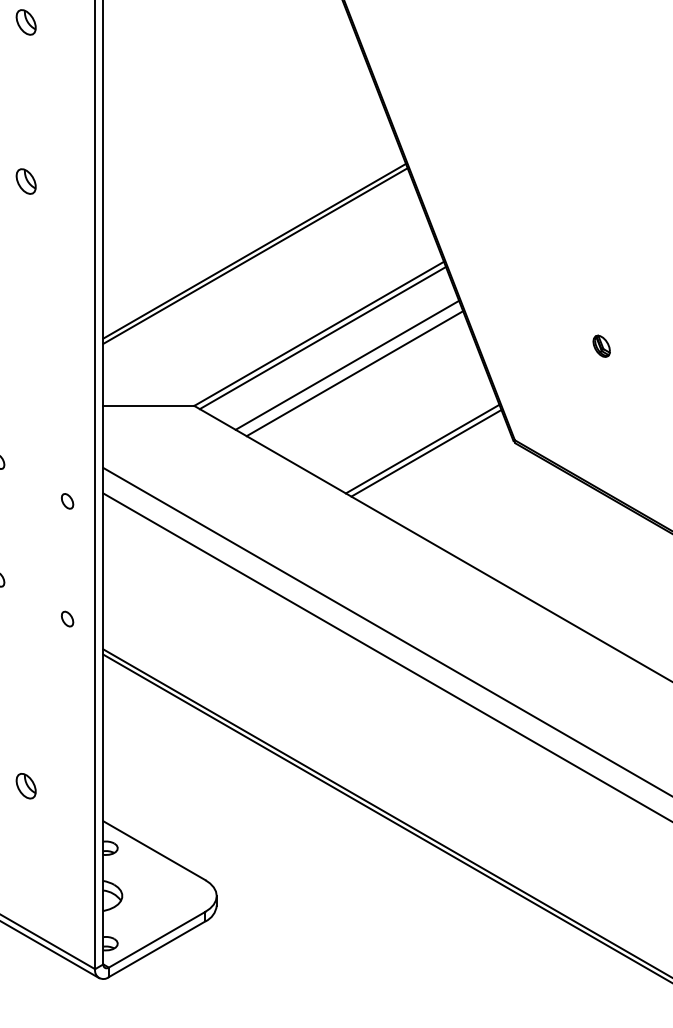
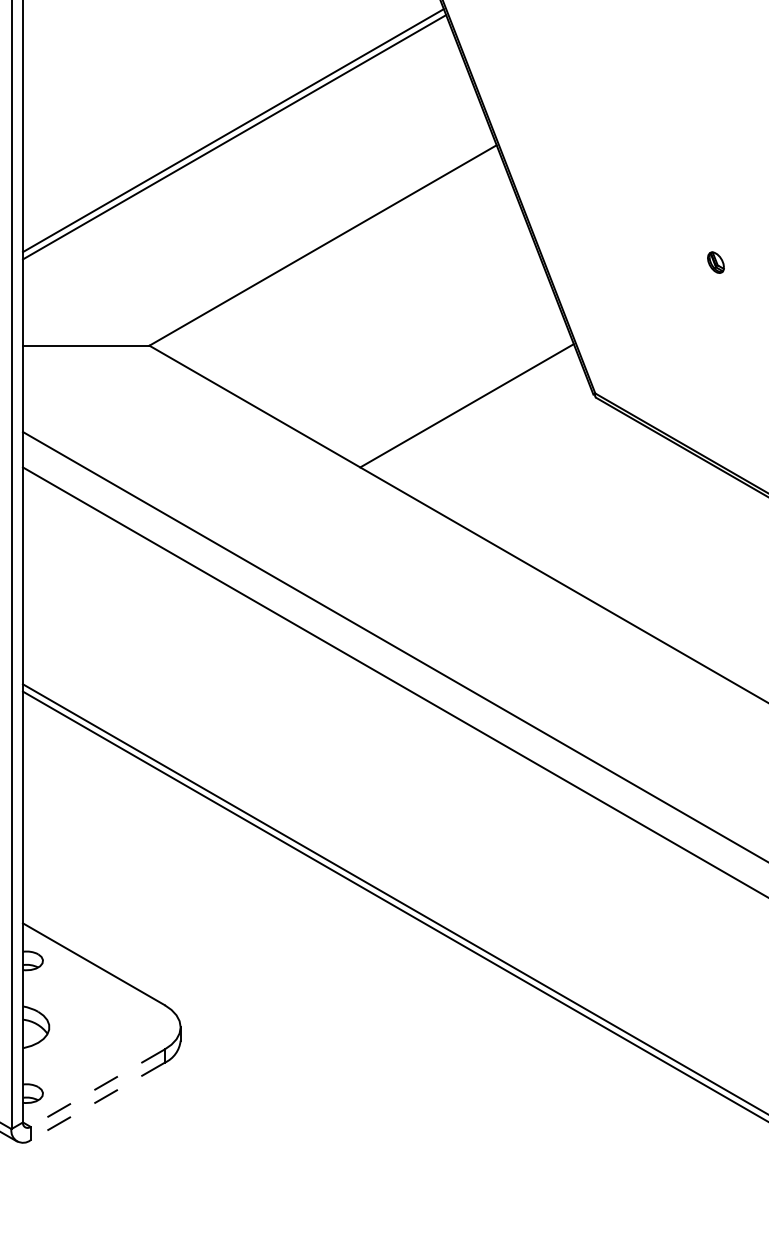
line: (322, 338) -> (327, 251), removed
part: (601, 345) -> (715, 261), size x0.7
line: (347, 364) -> (362, 288), removed
line: (354, 373) -> (372, 300), removed
line: (426, 453) -> (472, 411), removed
line: (157, 939) -> (98, 1087), solid -> dashed
line: (157, 949) -> (98, 1101), solid -> dashed

